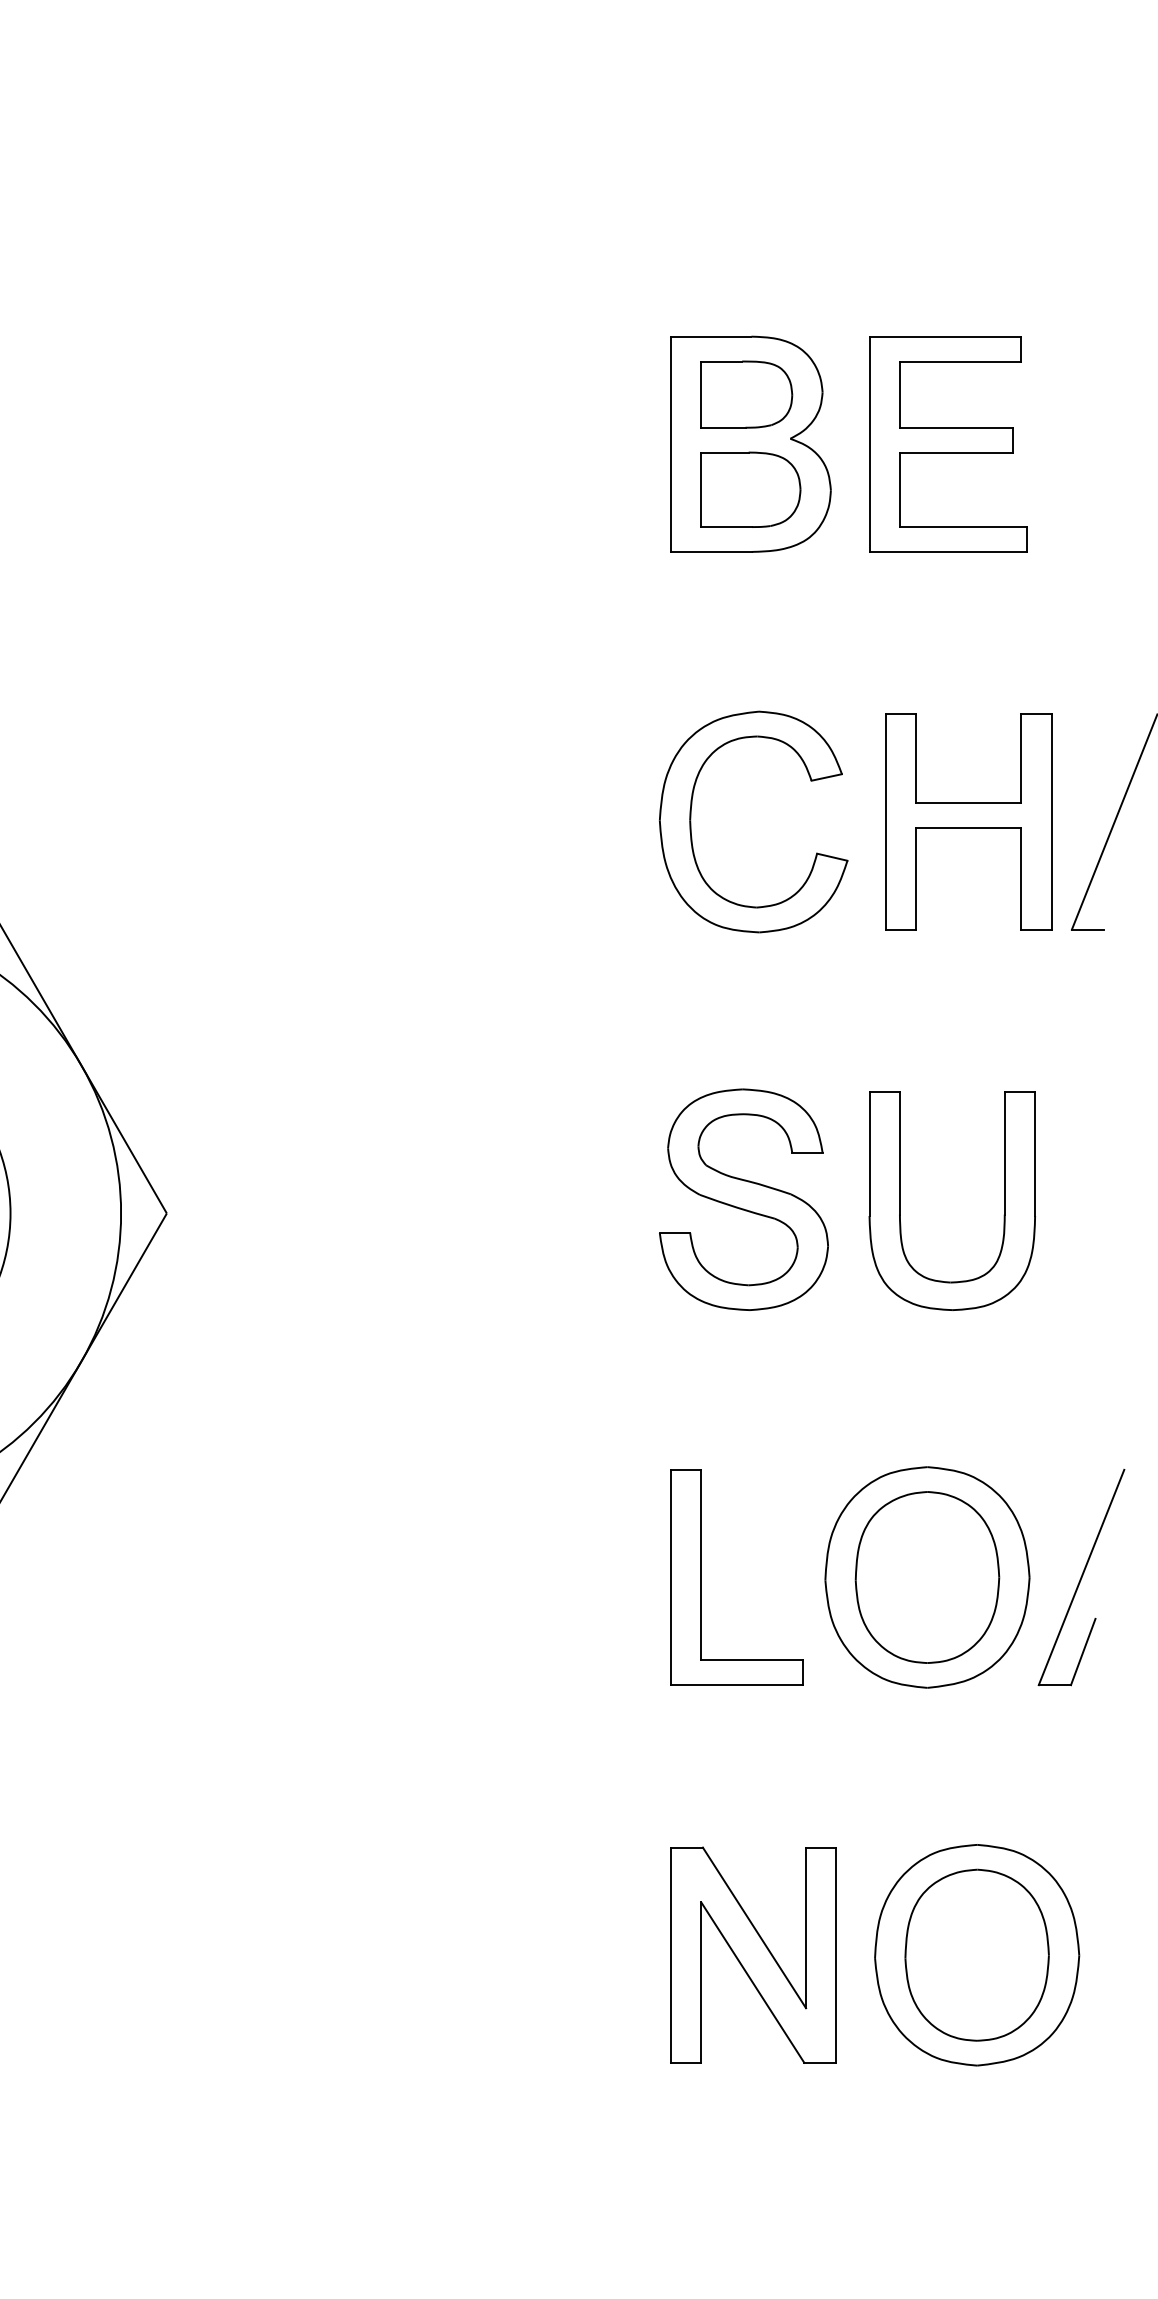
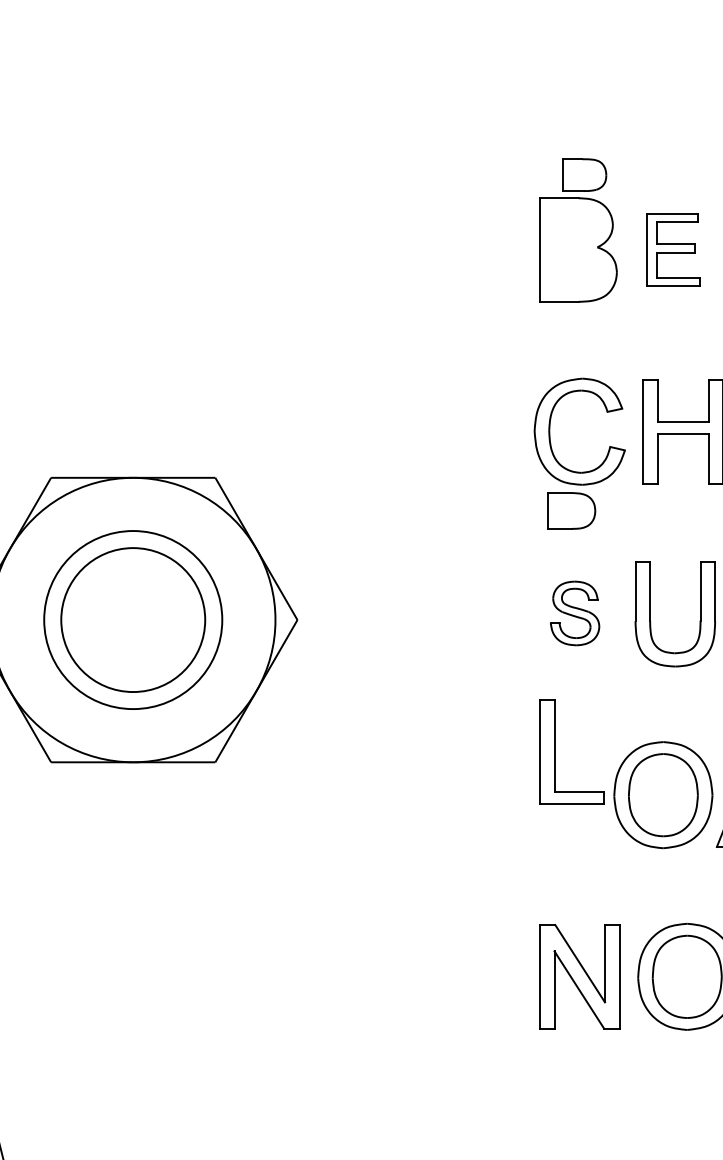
part: (746, 393) -> (584, 174), moved
part: (948, 443) -> (673, 249), size x0.7
part: (751, 488) -> (571, 510), moved
part: (742, 1199) -> (574, 613), size x0.6
part: (703, 1576) -> (555, 751), moved

